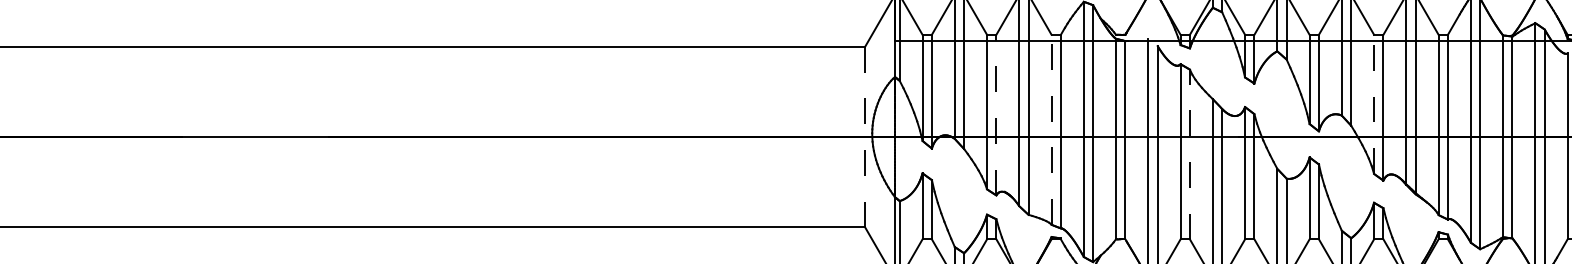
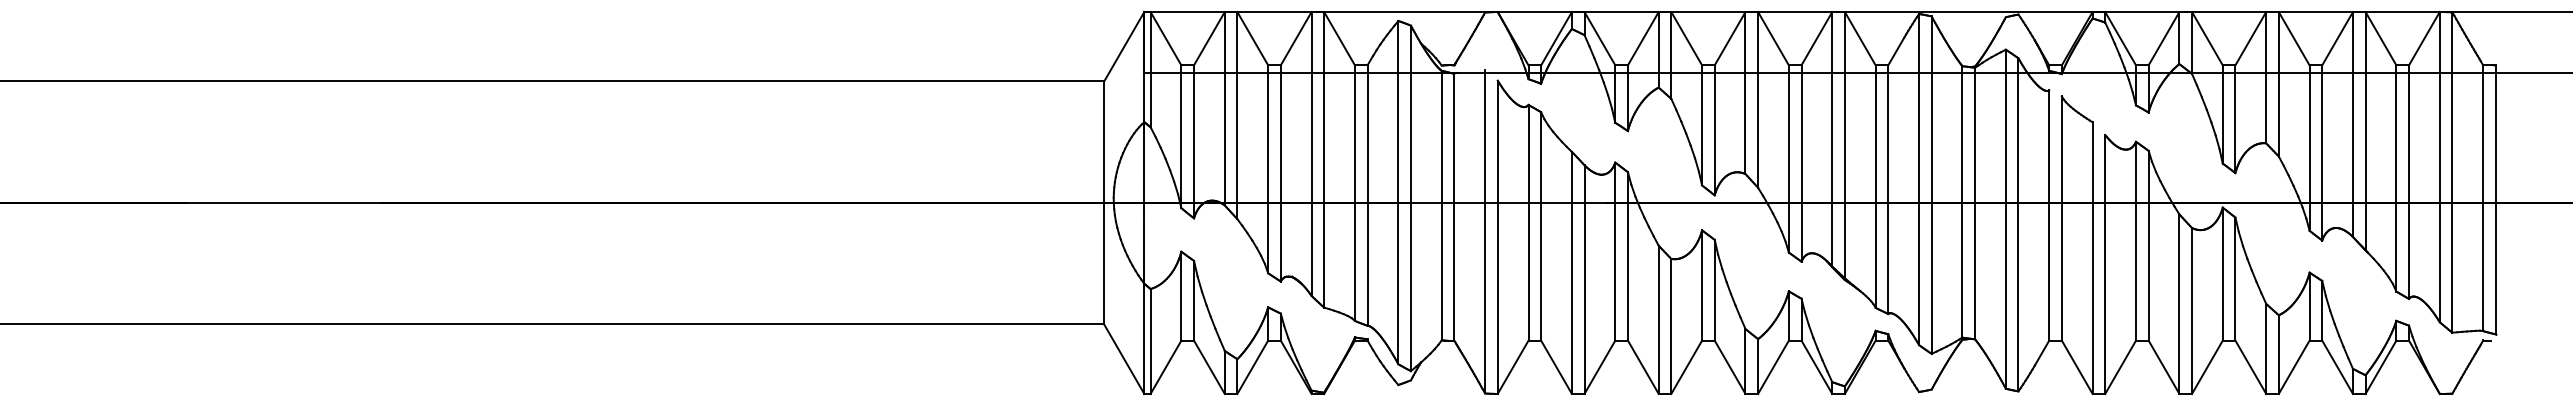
line: (1373, 104) -> (1788, 158), dashed -> solid
line: (996, 114) -> (1280, 172), dashed -> solid
line: (1051, 130) -> (1354, 193), dashed -> solid
line: (865, 136) -> (1104, 202), dashed -> solid
line: (1190, 153) -> (1541, 225), dashed -> solid

